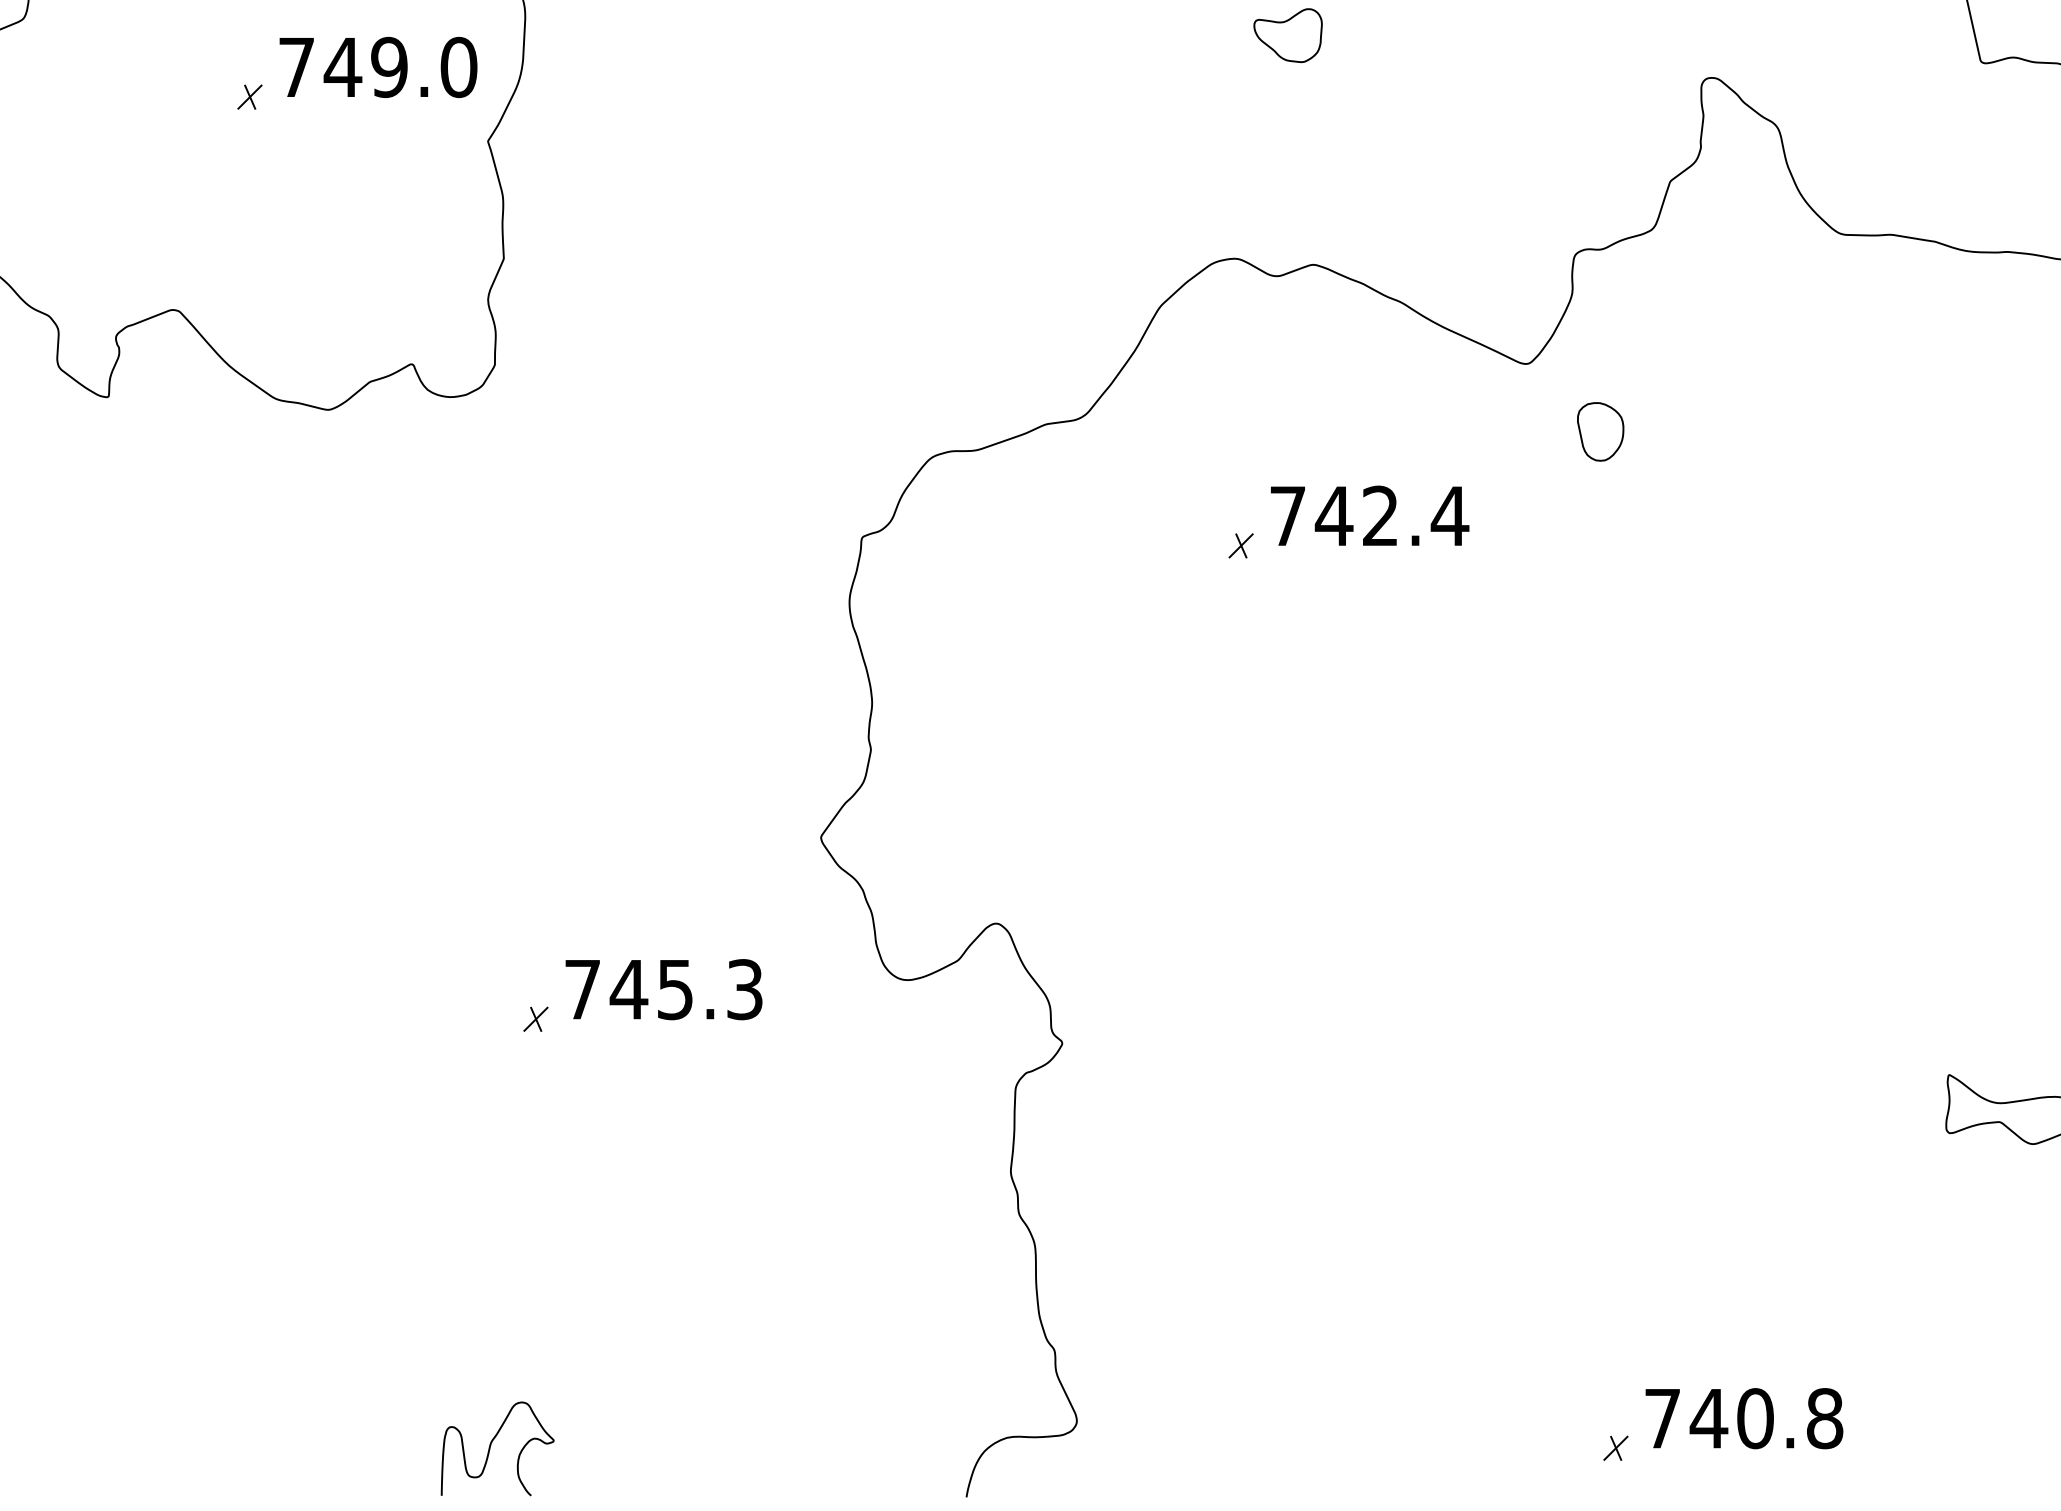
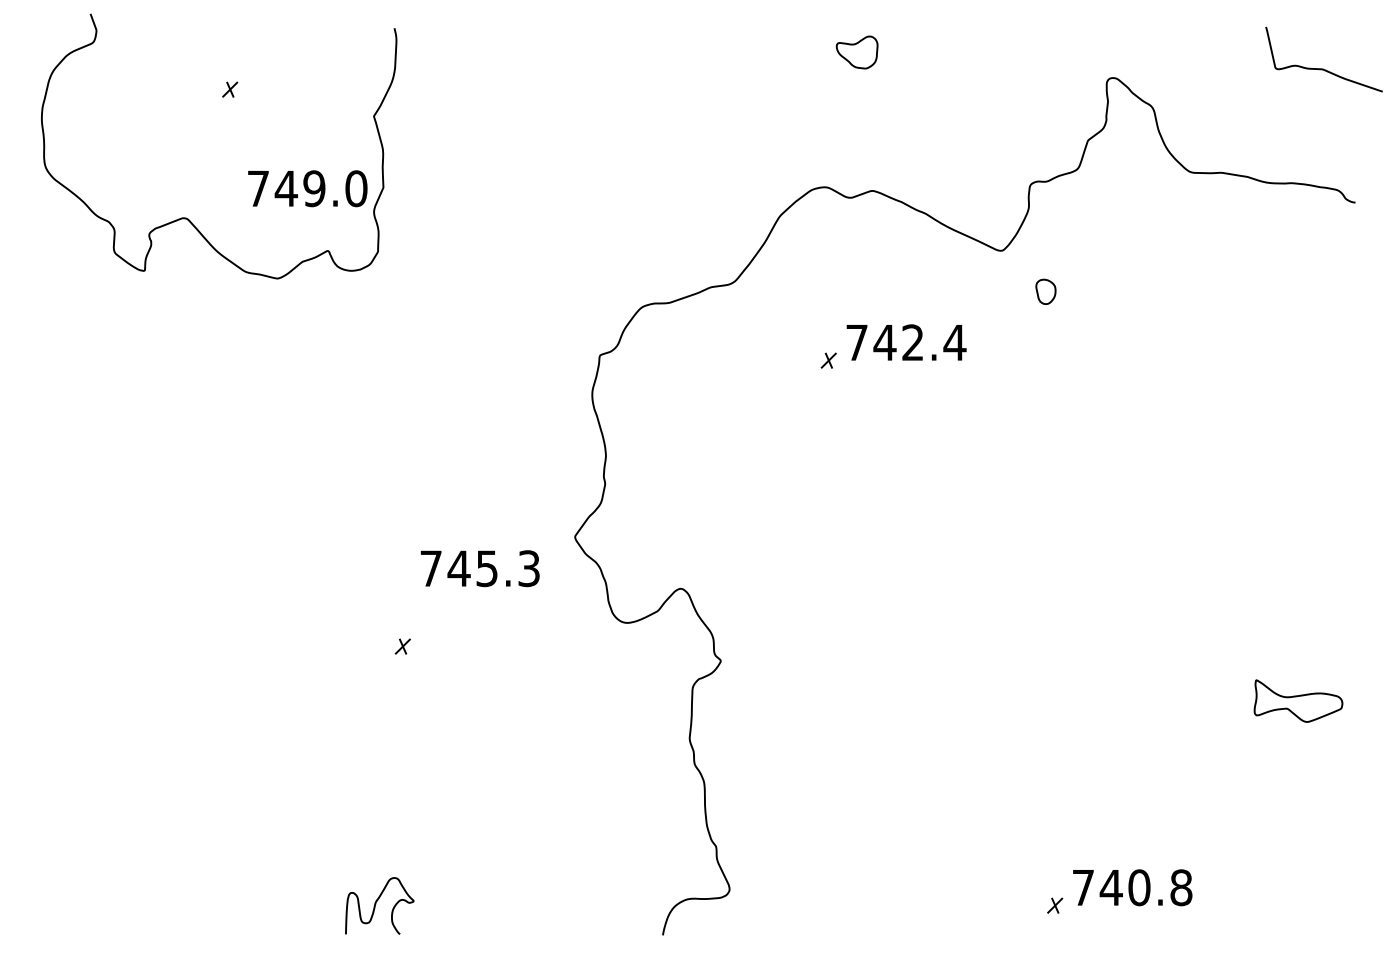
text: (377, 67) -> (307, 188), moved
part: (1599, 431) -> (1045, 291), size x0.7
text: (664, 989) -> (480, 568), moved

